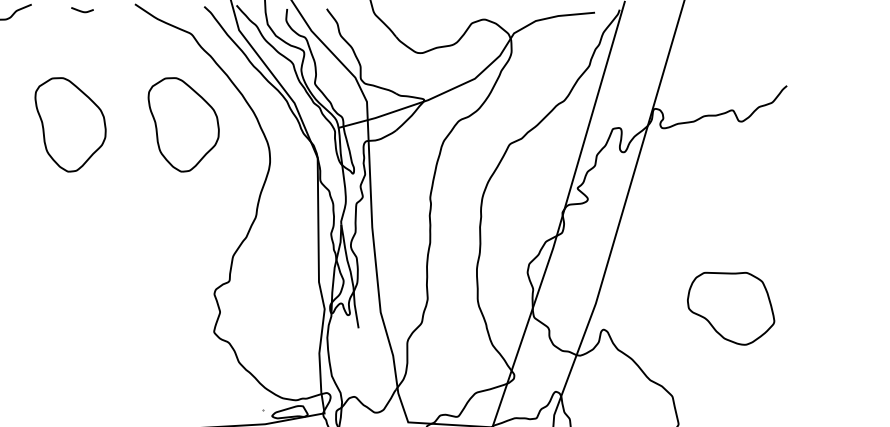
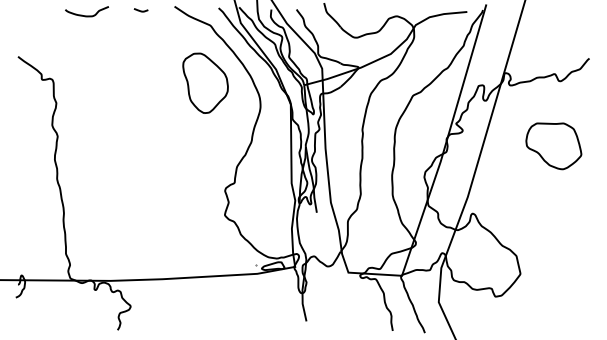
part: (70, 123) -> (133, 82), removed
part: (730, 309) -> (553, 146), moved

